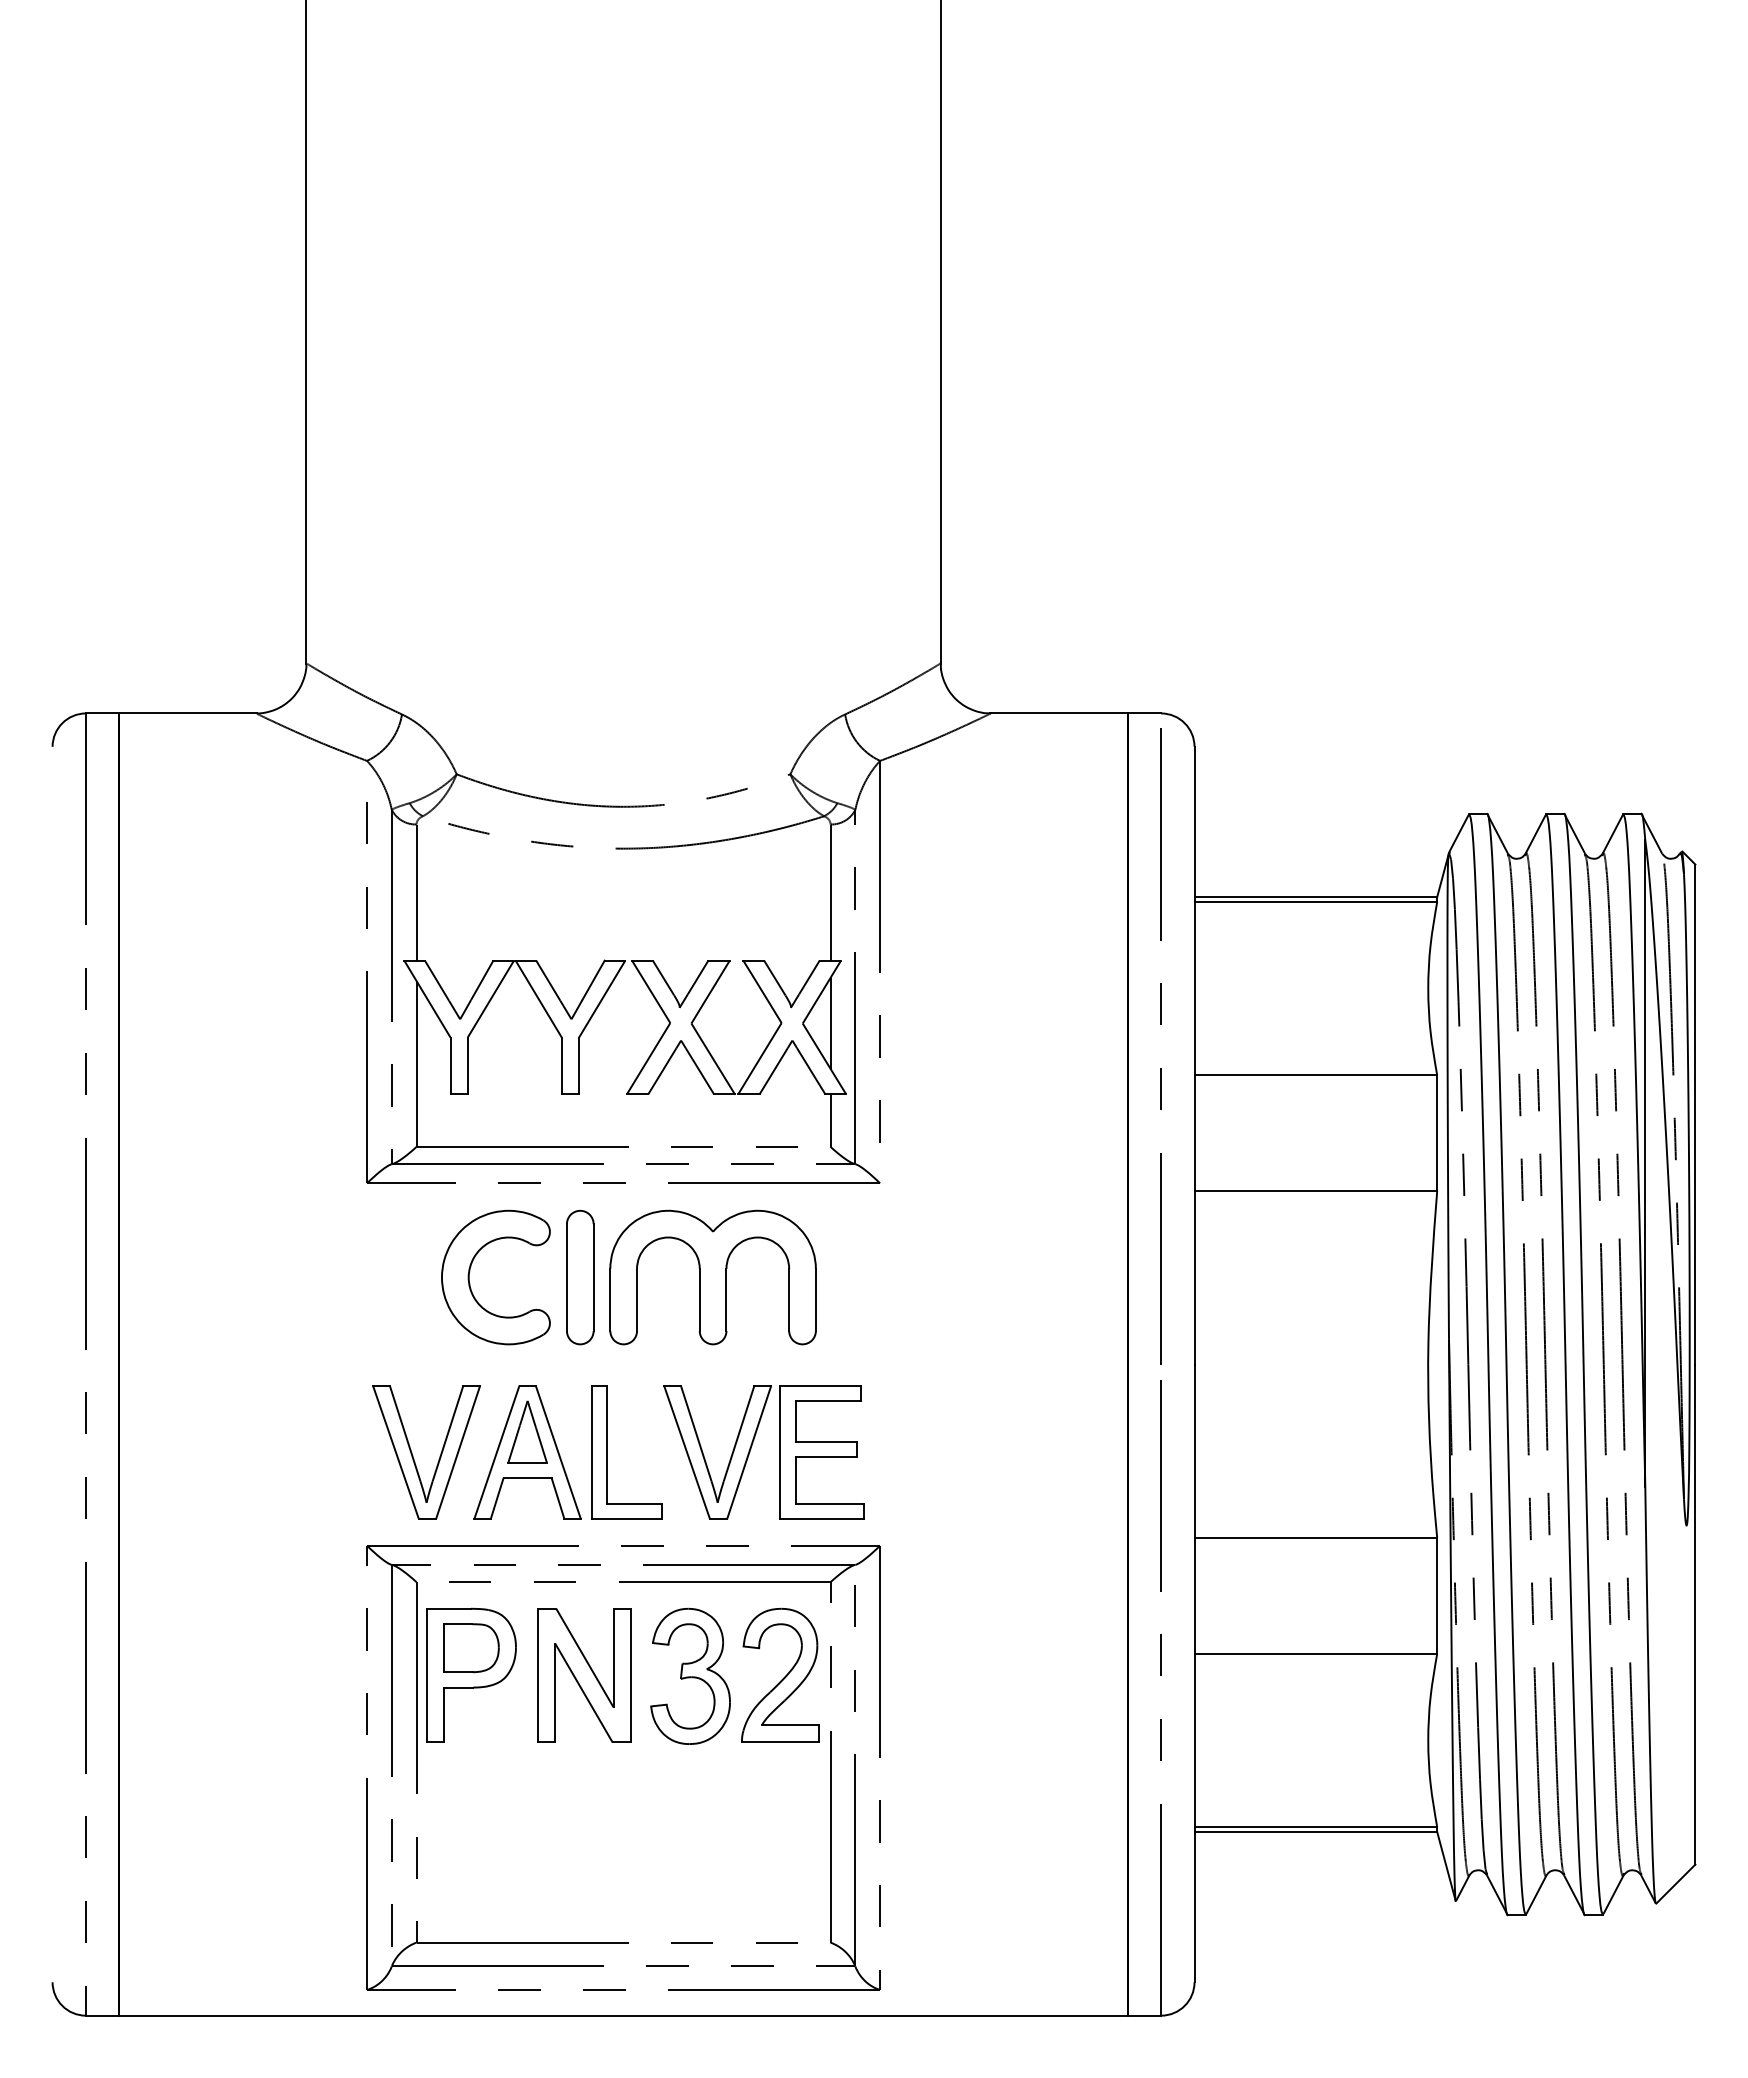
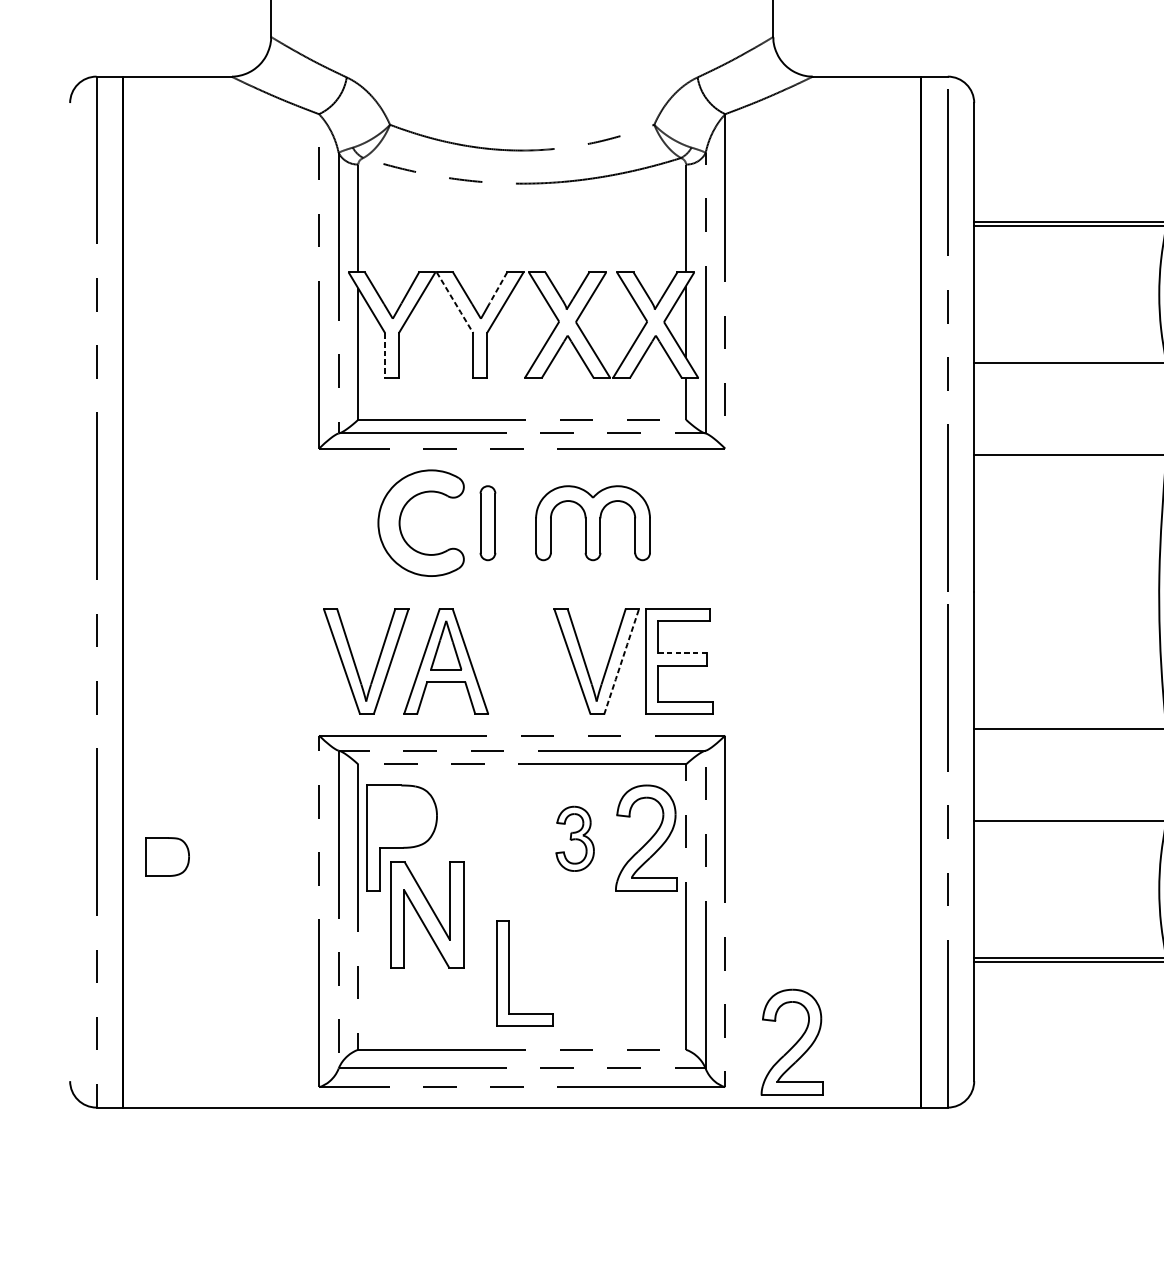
line: (593, 980) -> (498, 288), solid -> dashed
line: (539, 999) -> (455, 303), solid -> dashed
line: (450, 1066) -> (385, 356), solid -> dashed
part: (580, 1277) -> (488, 523), size x0.7
part: (712, 1277) -> (592, 523), size x0.7
line: (826, 1442) -> (682, 653), solid -> dashed
part: (607, 1452) -> (509, 973), moved
line: (749, 1452) -> (621, 661), solid -> dashed
part: (471, 1648) -> (167, 857), moved
part: (584, 1675) -> (427, 915), moved
part: (690, 1675) -> (575, 838), size x0.6
part: (964, 1932) -> (792, 1041), added

